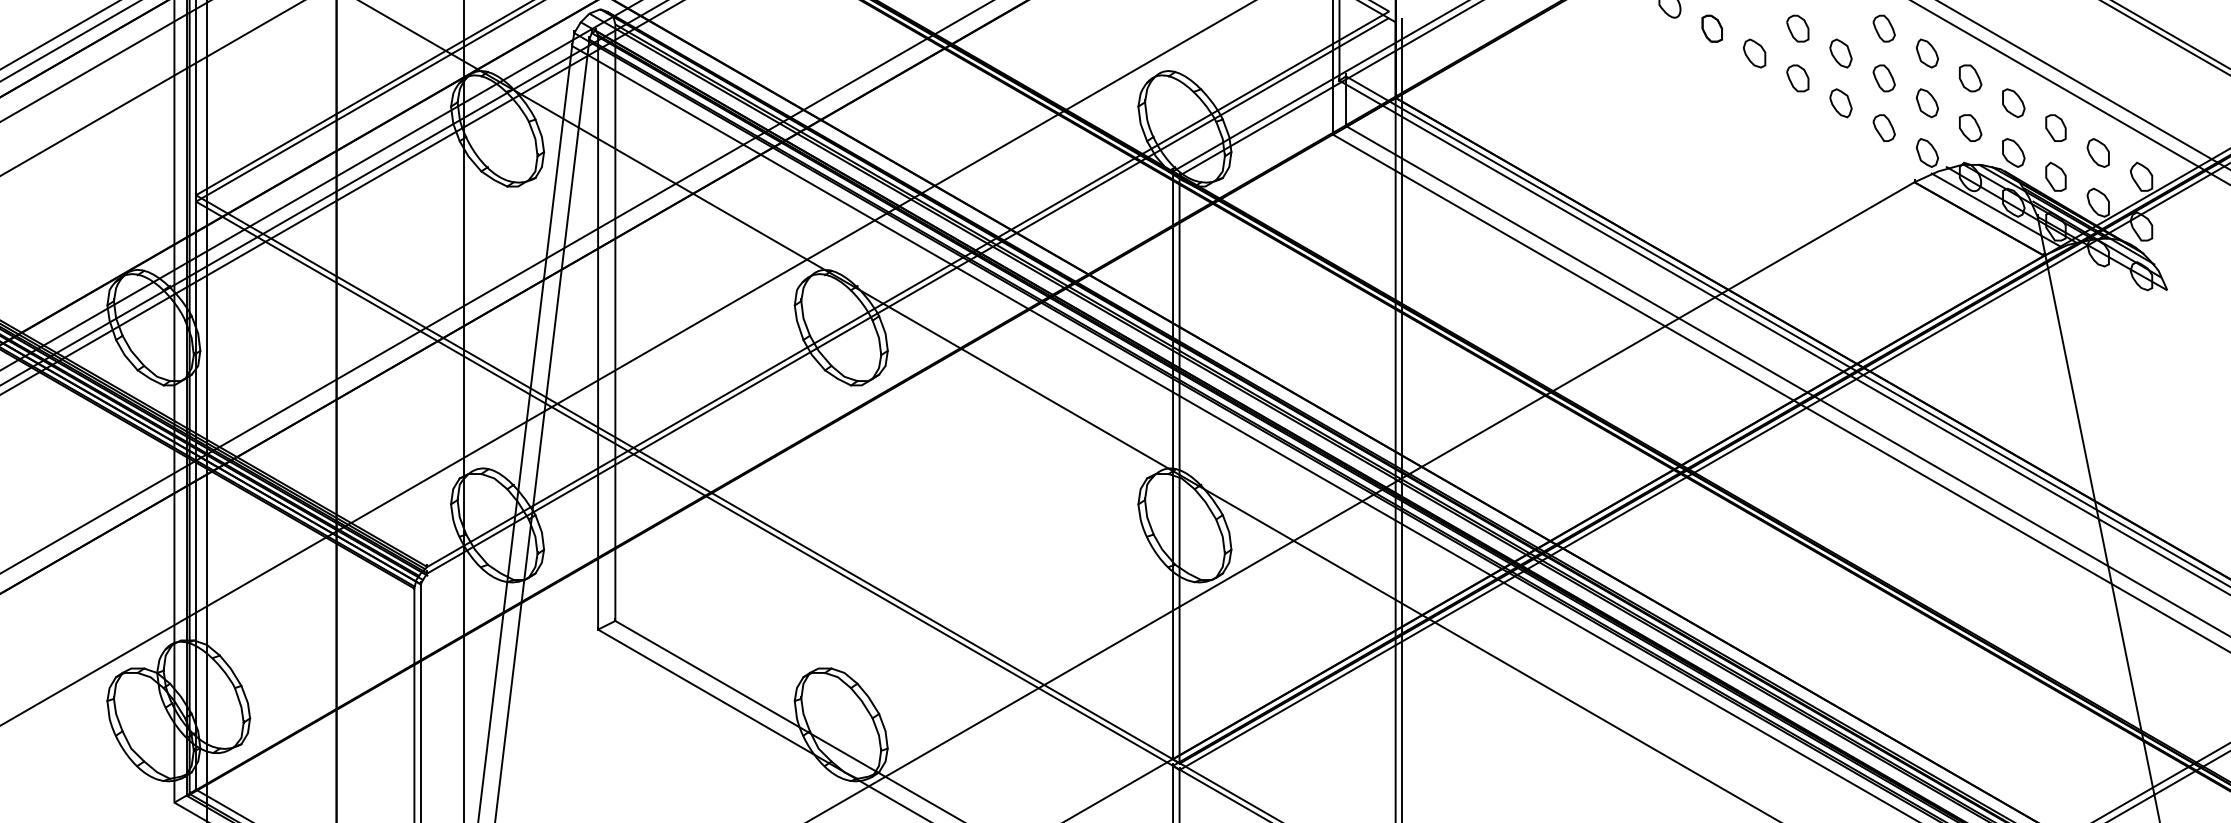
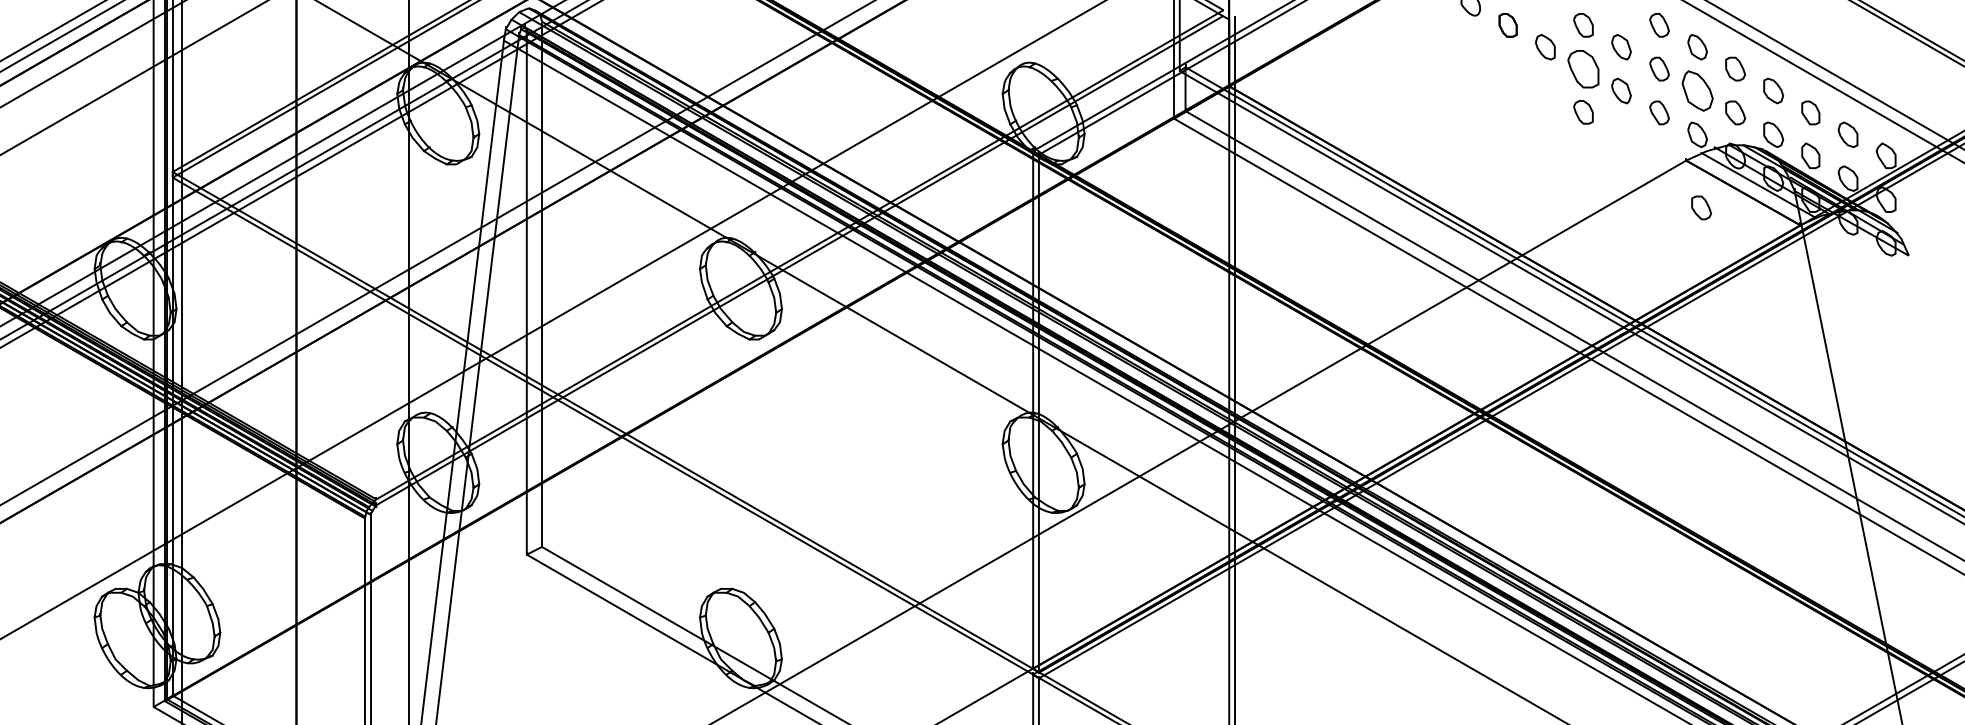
part: (1797, 77) -> (1583, 68), size x1.6
part: (1927, 102) -> (1697, 90), size x1.6
part: (1797, 127) -> (1583, 112), added
part: (1931, 235) -> (1701, 207), added

